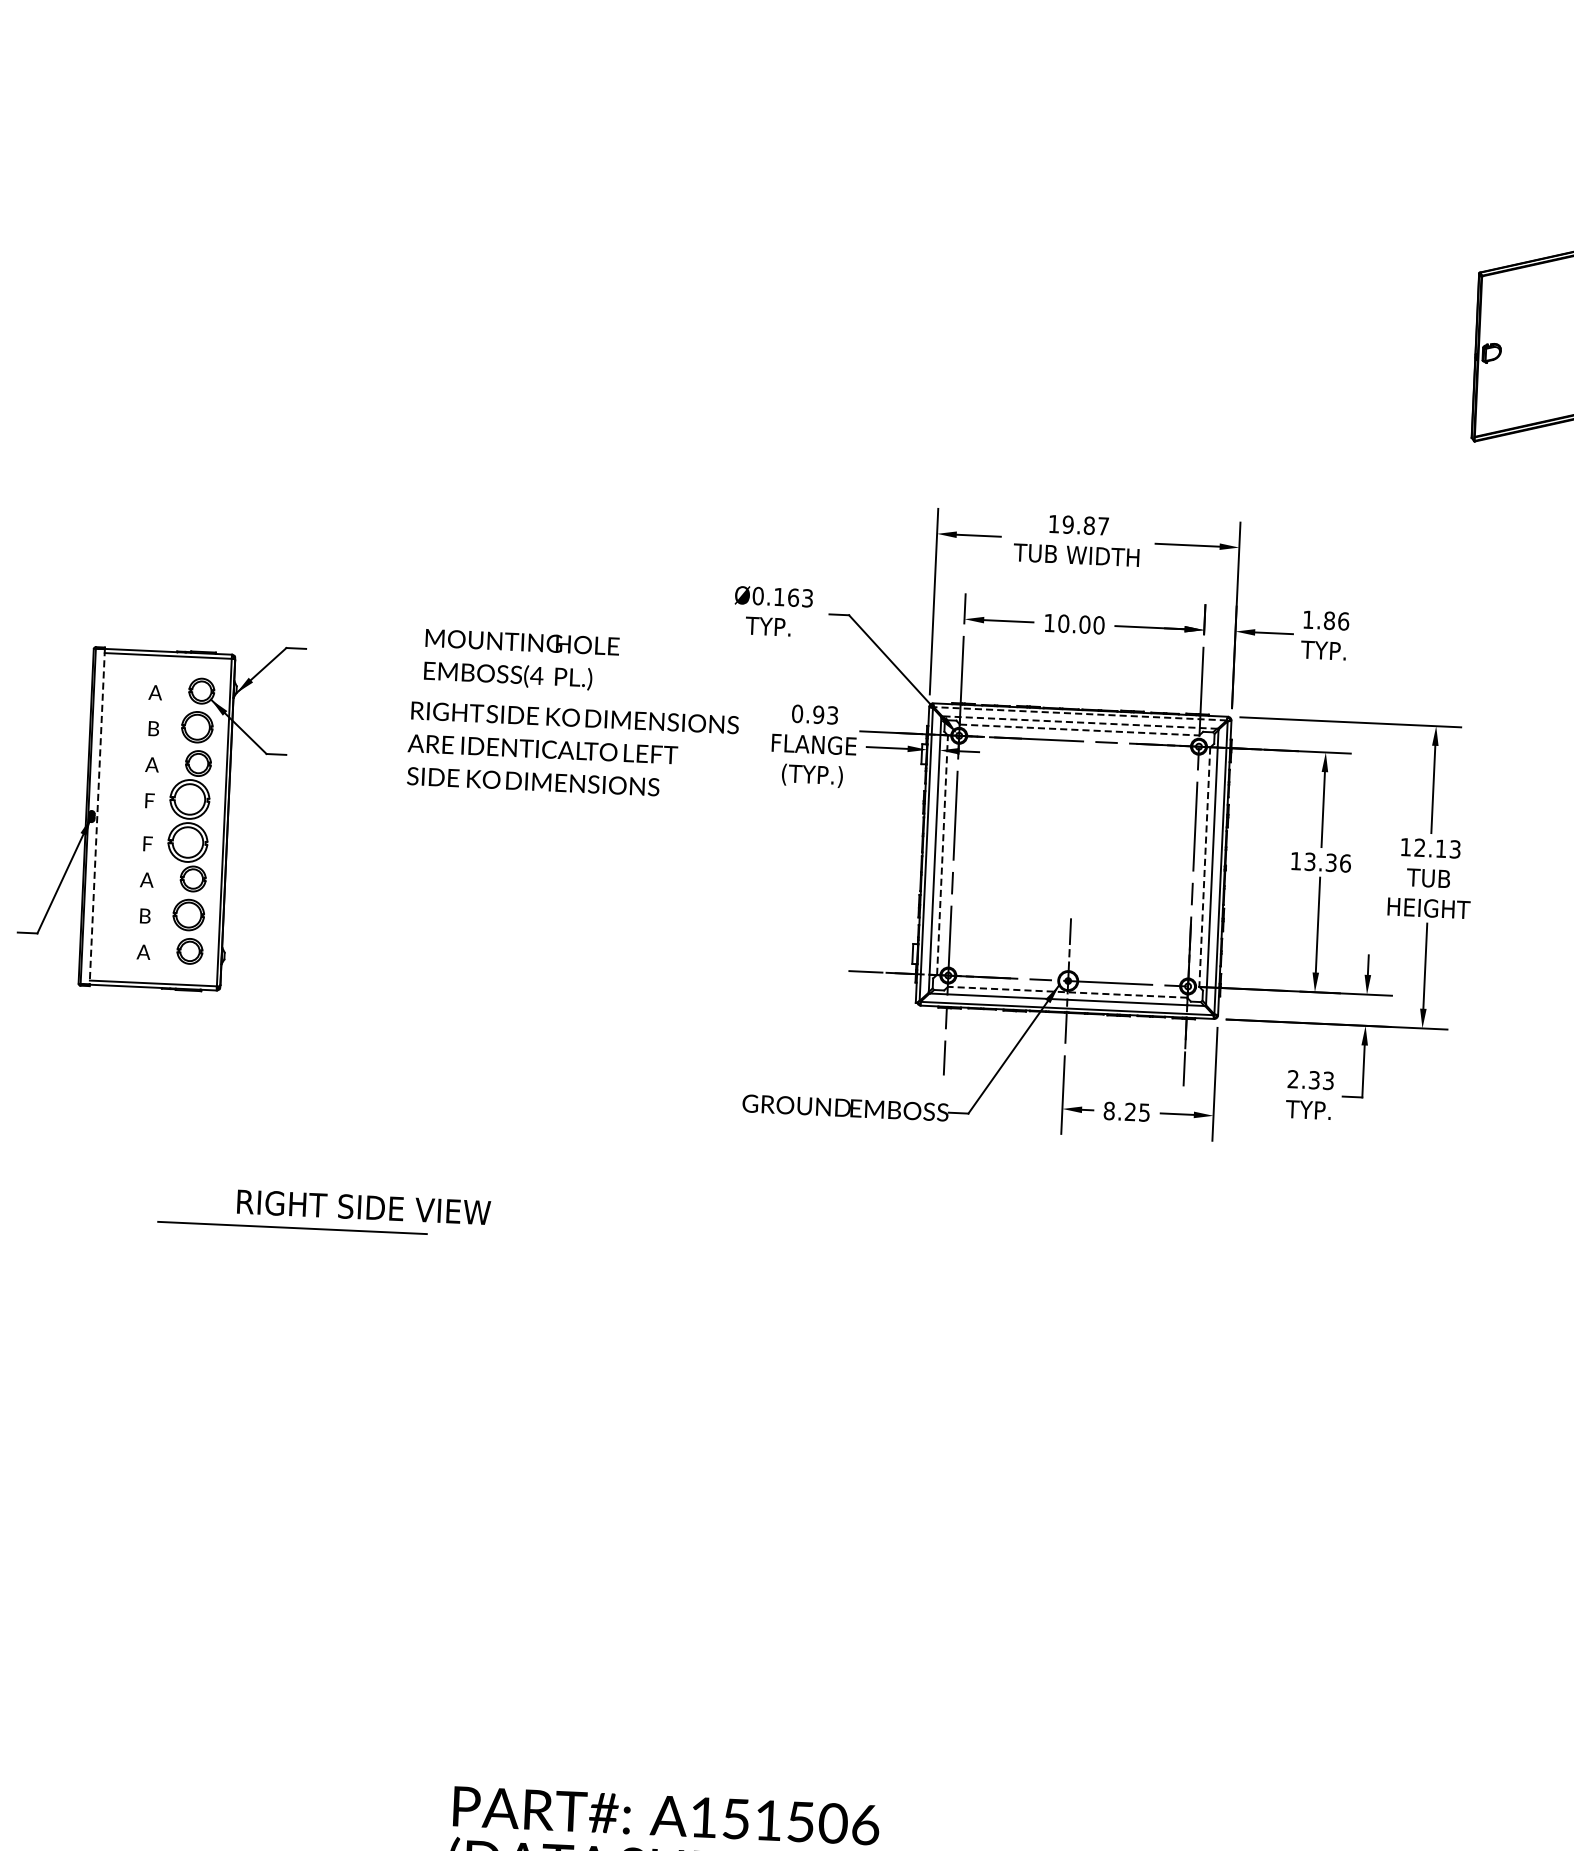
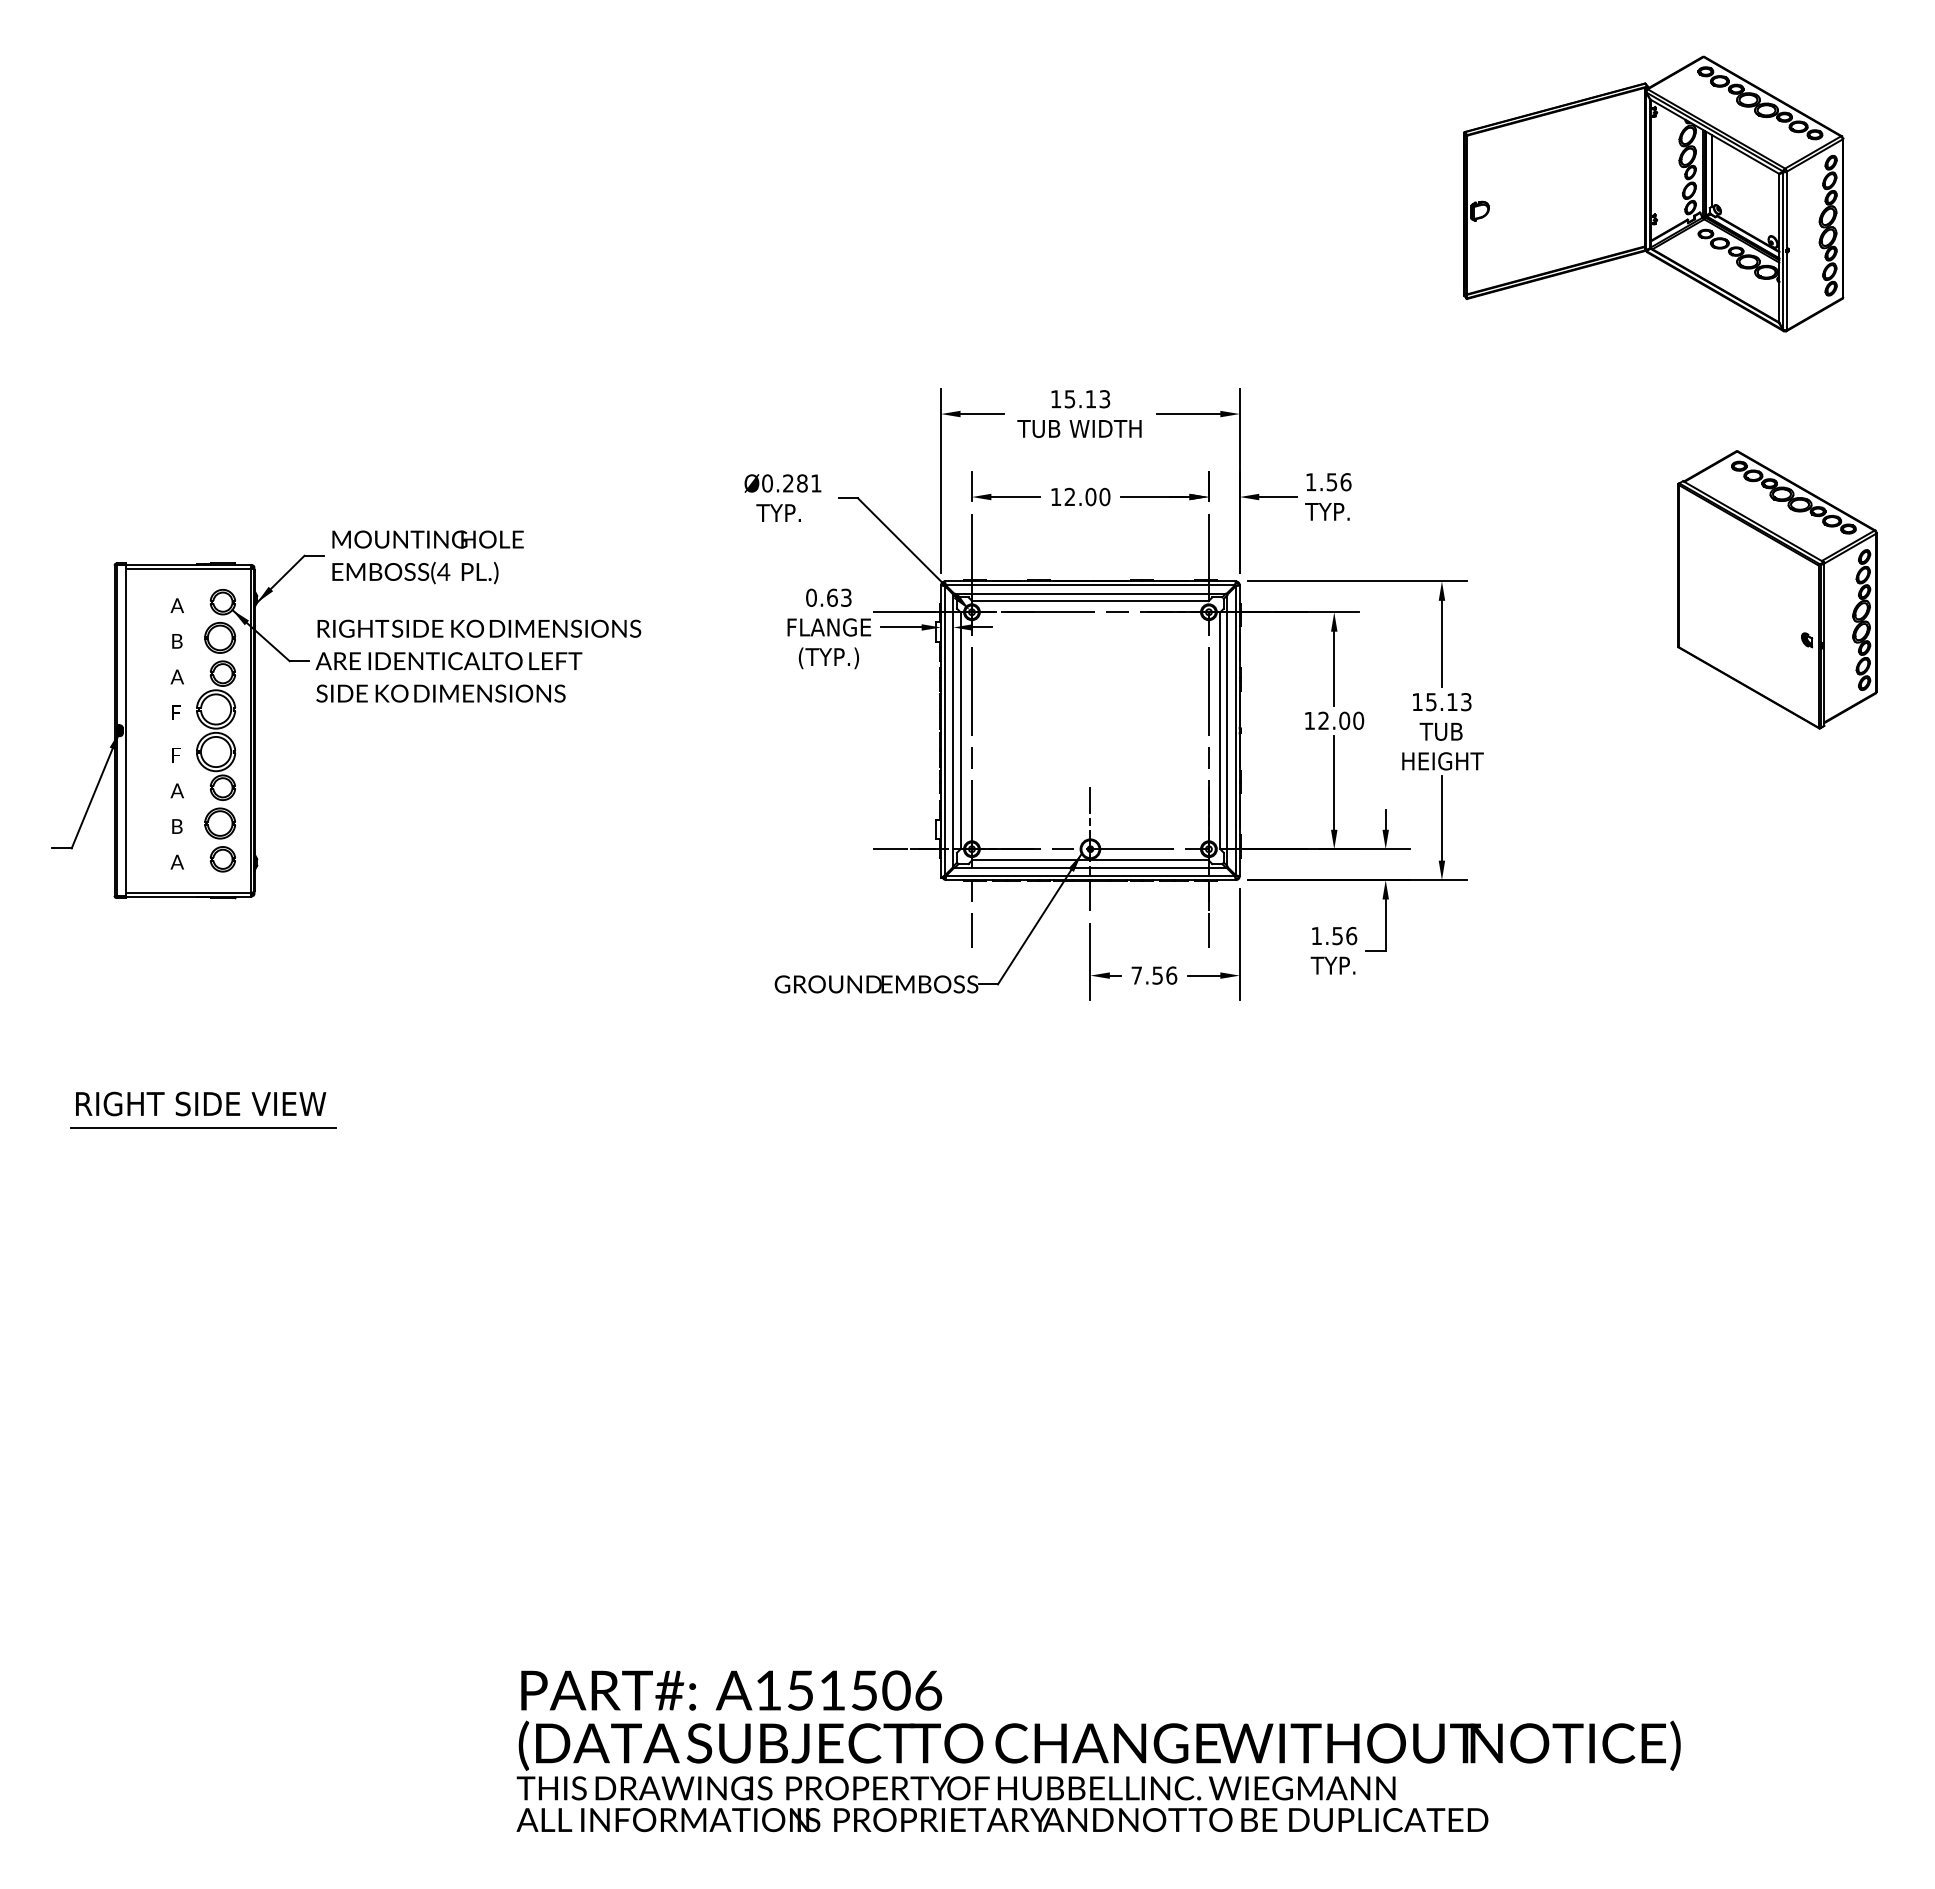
text: (1085, 525) -> (1087, 399), 19.87 -> 15.13
text: (793, 597) -> (802, 483), Ø0.163 -> Ø0.281
text: (1328, 621) -> (1331, 482), 1.86 -> 1.56
text: (1063, 624) -> (1069, 497), 10.00 -> 12.00
text: (521, 660) -> (427, 557), moved
text: (817, 714) -> (831, 597), 0.93 -> 0.63
line: (1080, 714) -> (1090, 585), dashed -> solid
line: (1079, 722) -> (1089, 593), dashed -> solid
line: (1079, 730) -> (1090, 601), dashed -> solid
text: (572, 749) -> (478, 660), moved
line: (97, 816) -> (125, 730), dashed -> solid
text: (1420, 848) -> (1431, 702), 12.13 -> 15.13
line: (942, 854) -> (960, 730), dashed -> solid
text: (1328, 862) -> (1341, 720), 13.36 -> 12.00
line: (1205, 867) -> (1220, 731), dashed -> solid
line: (1066, 992) -> (1089, 860), dashed -> solid
text: (1311, 1079) -> (1334, 935), 2.33 -> 1.56
text: (1127, 1111) -> (1154, 975), 8.25 -> 7.56
text: (364, 1206) -> (201, 1103), moved
line: (292, 1227) -> (203, 1127), moved

